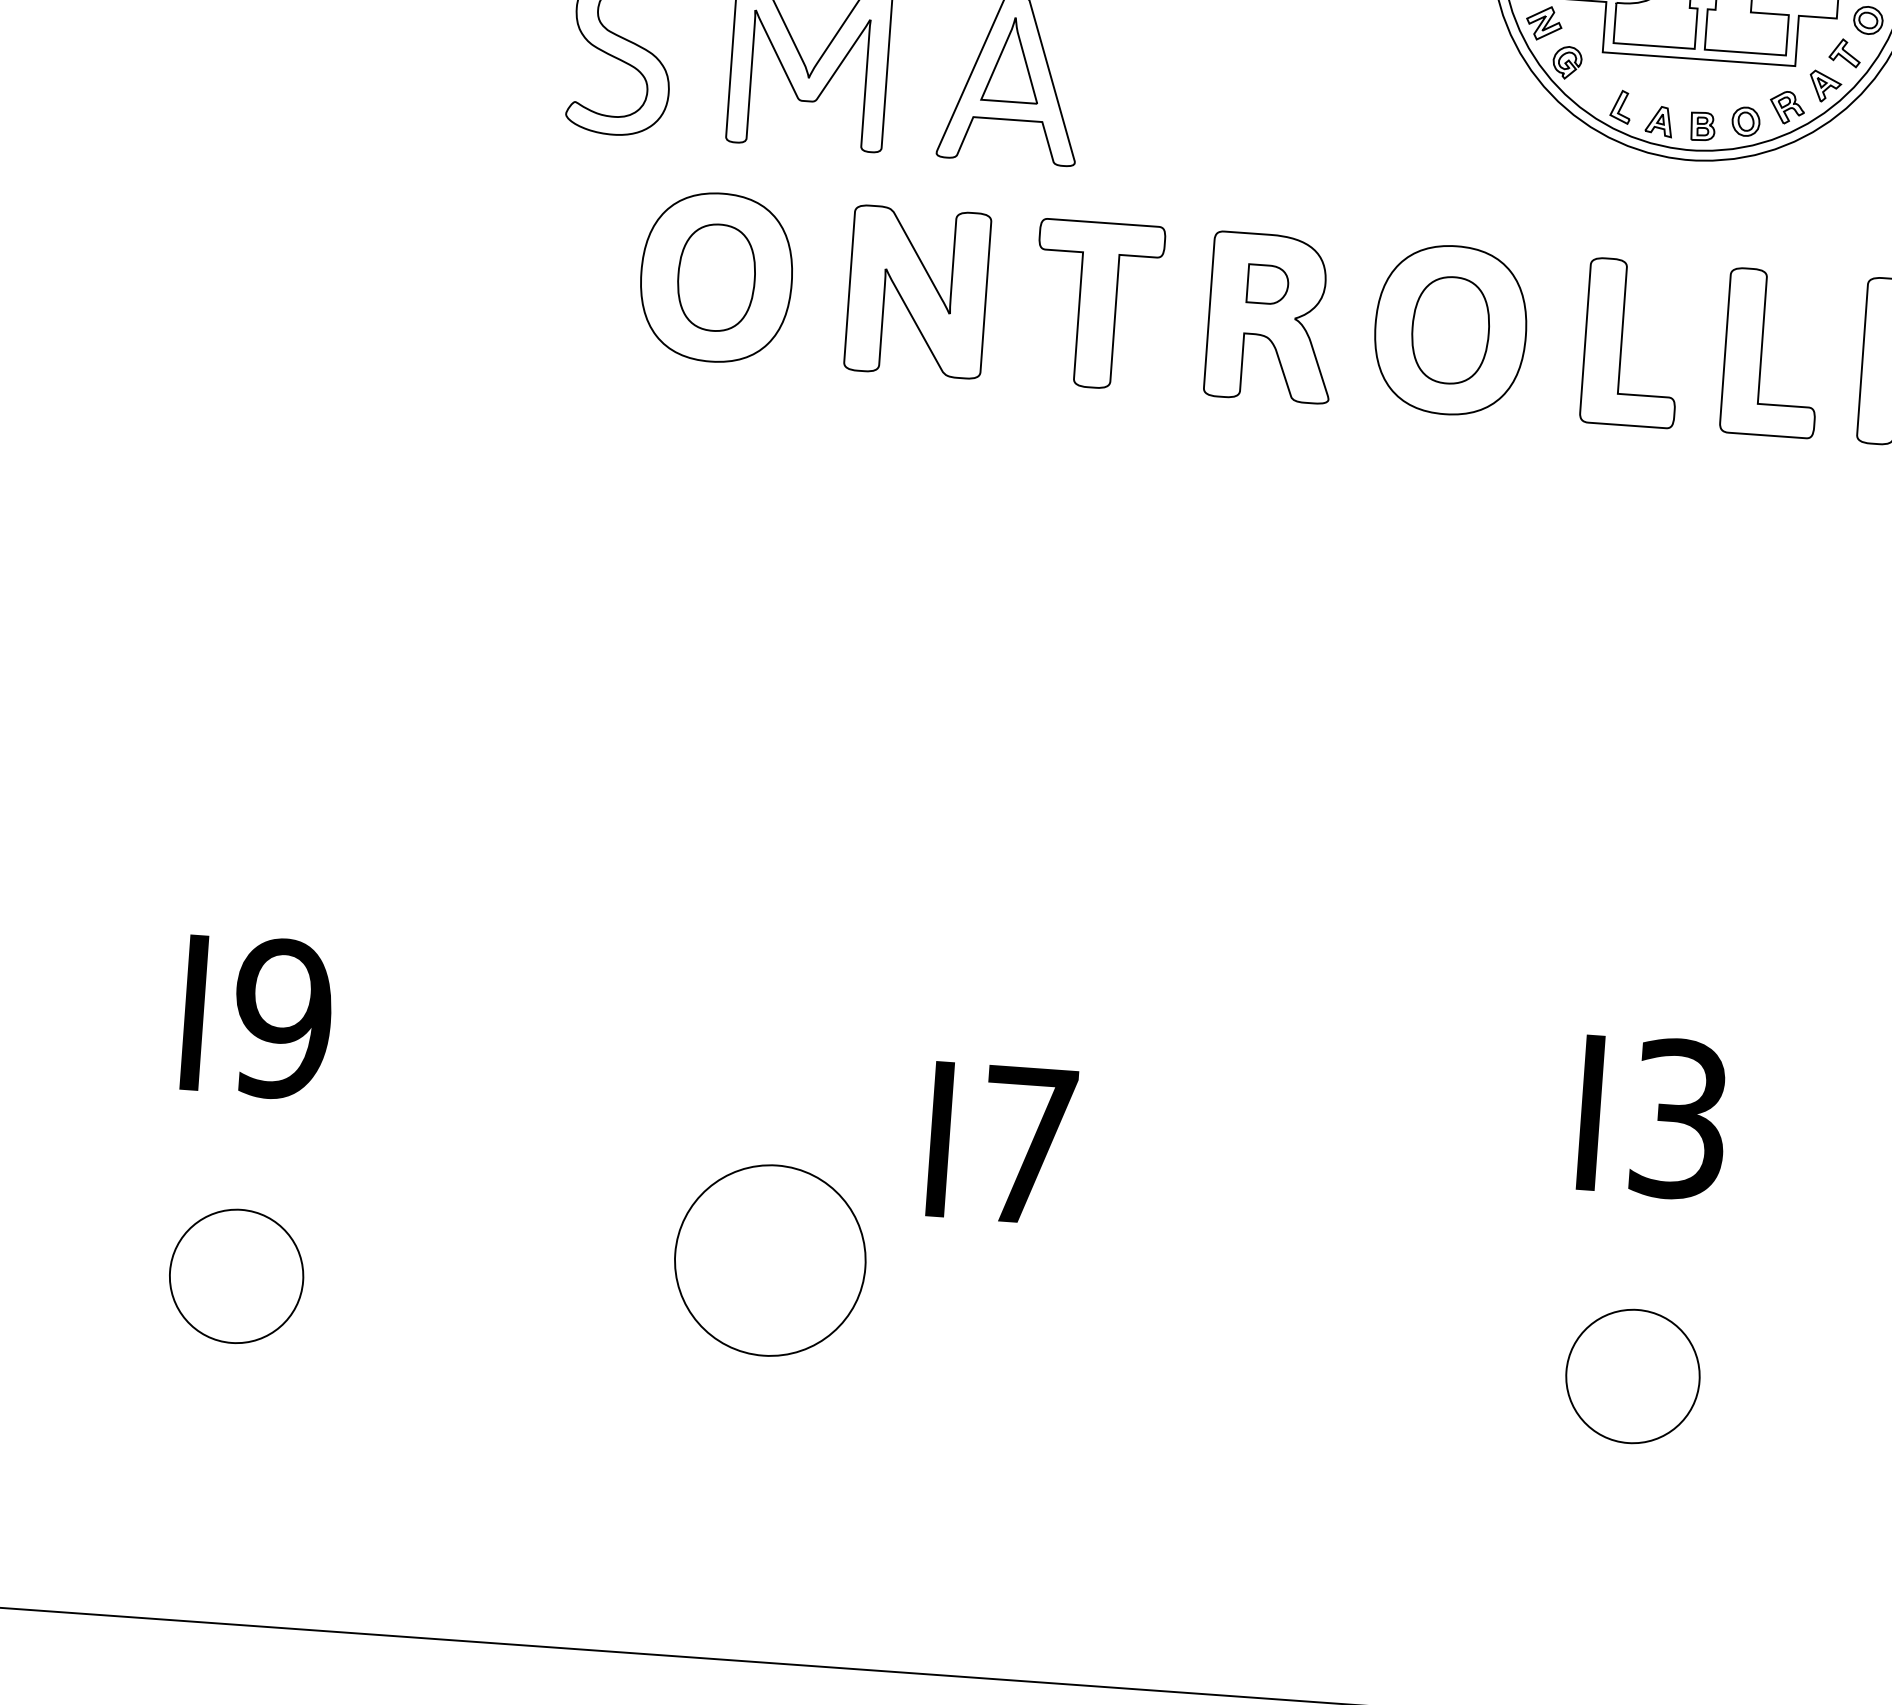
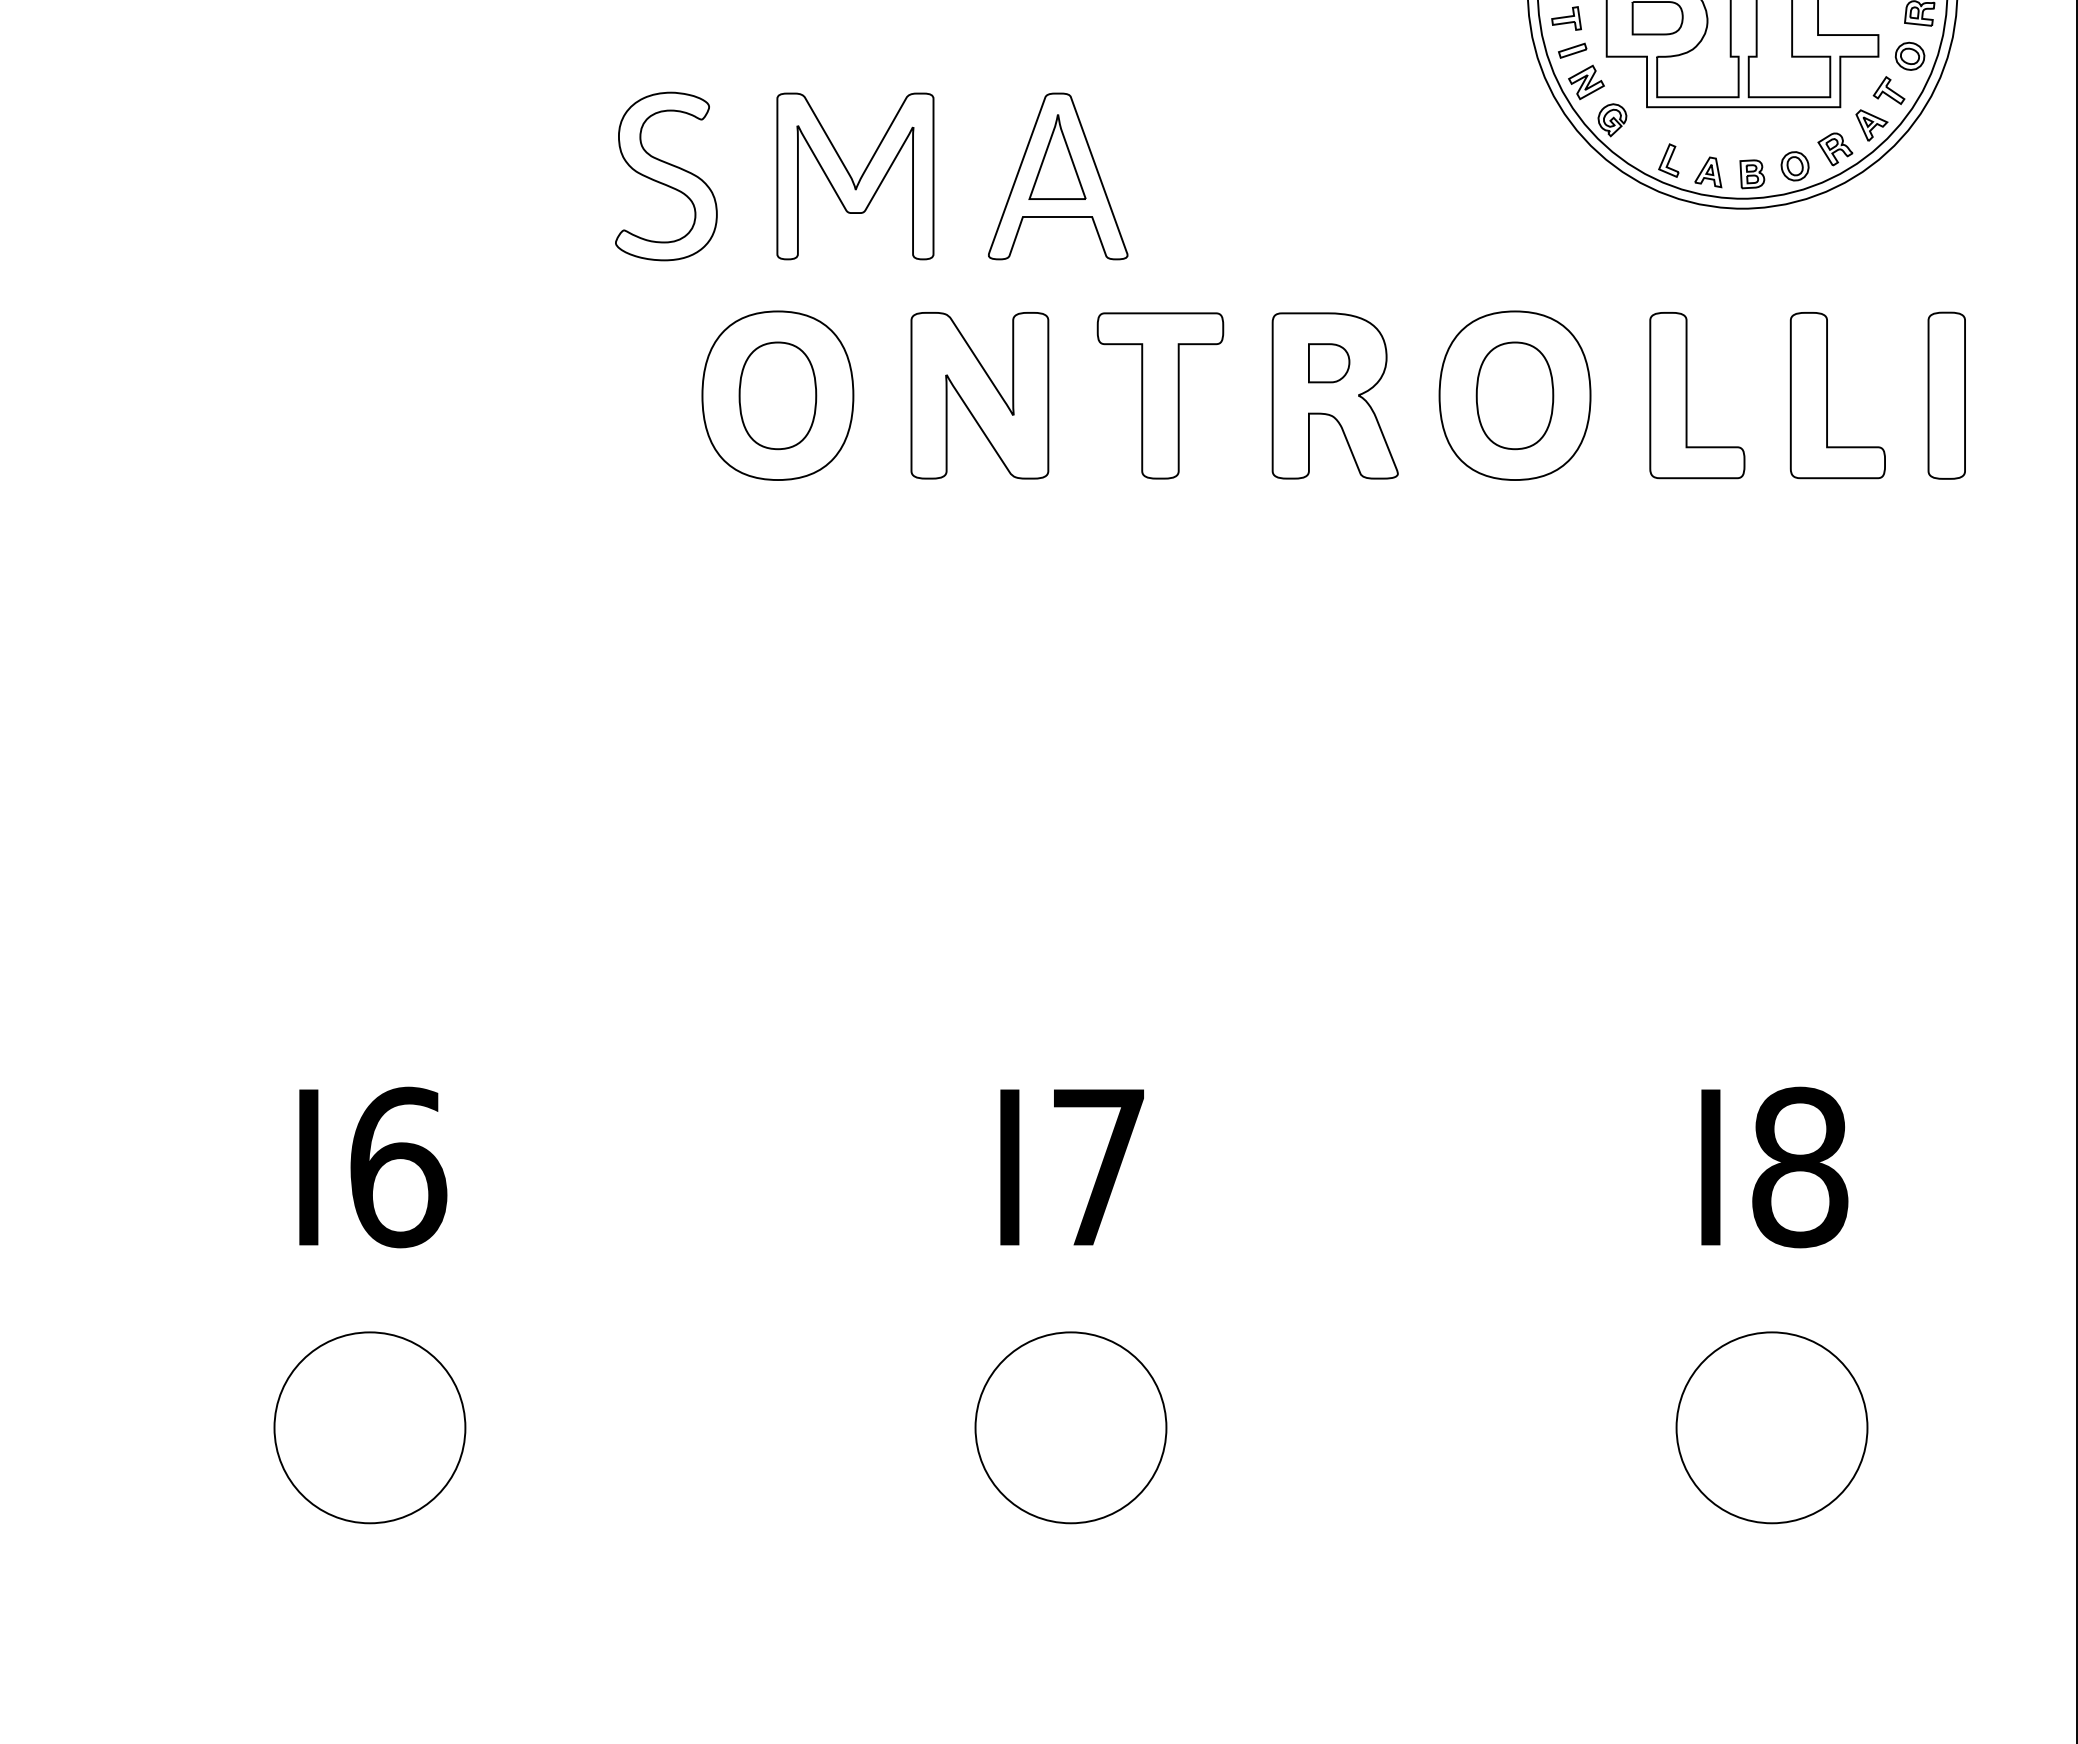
text: (283, 1019) -> (398, 1167), I9 -> I6
text: (1679, 1119) -> (1800, 1167), I3 -> I8
text: (1001, 1143) -> (1071, 1167), moved
circle: (769, 1260) -> (1070, 1427), moved
circle: (236, 1276) -> (369, 1427), size x1.43
circle: (1632, 1376) -> (1771, 1427), size x1.43

